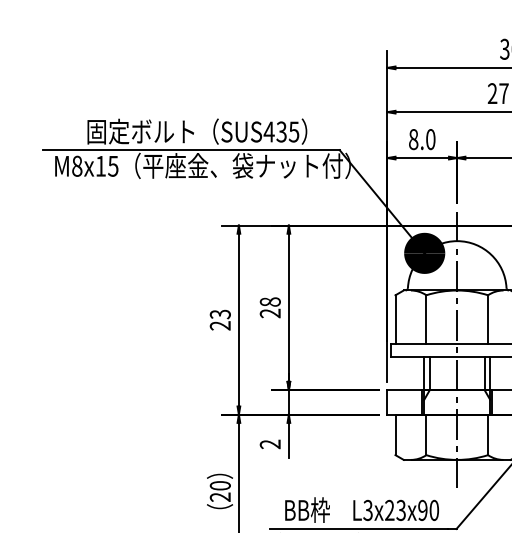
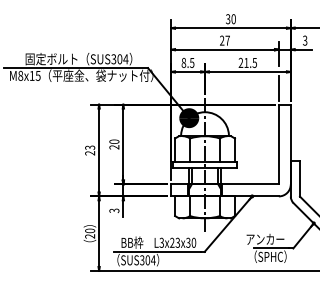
text: (280, 132) -> (119, 59), SUS435 -> SUS304
text: (431, 138) -> (192, 62), 8.0 -> 8.5
text: (272, 301) -> (115, 141), 28 -> 20
text: (270, 443) -> (114, 210), 2 -> 3
text: (423, 509) -> (188, 242), L3x23x90 -> L3x23x30

